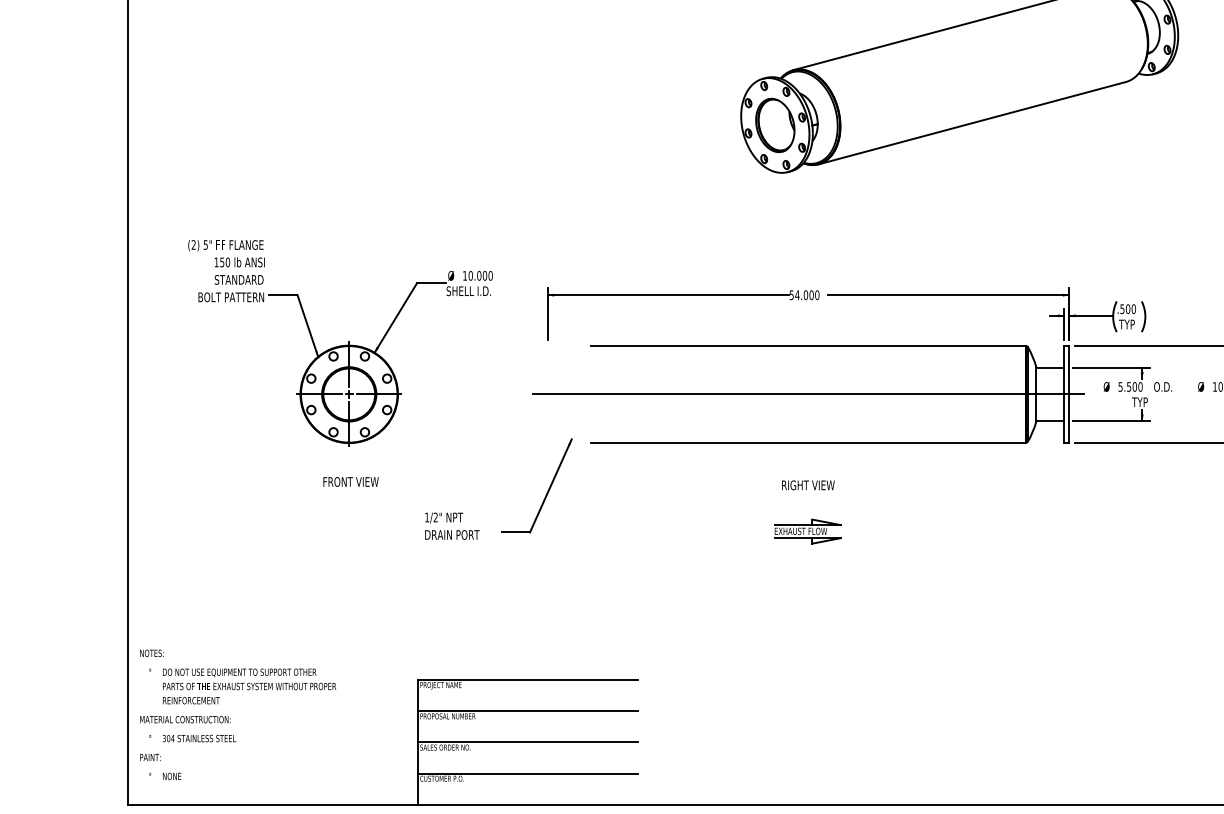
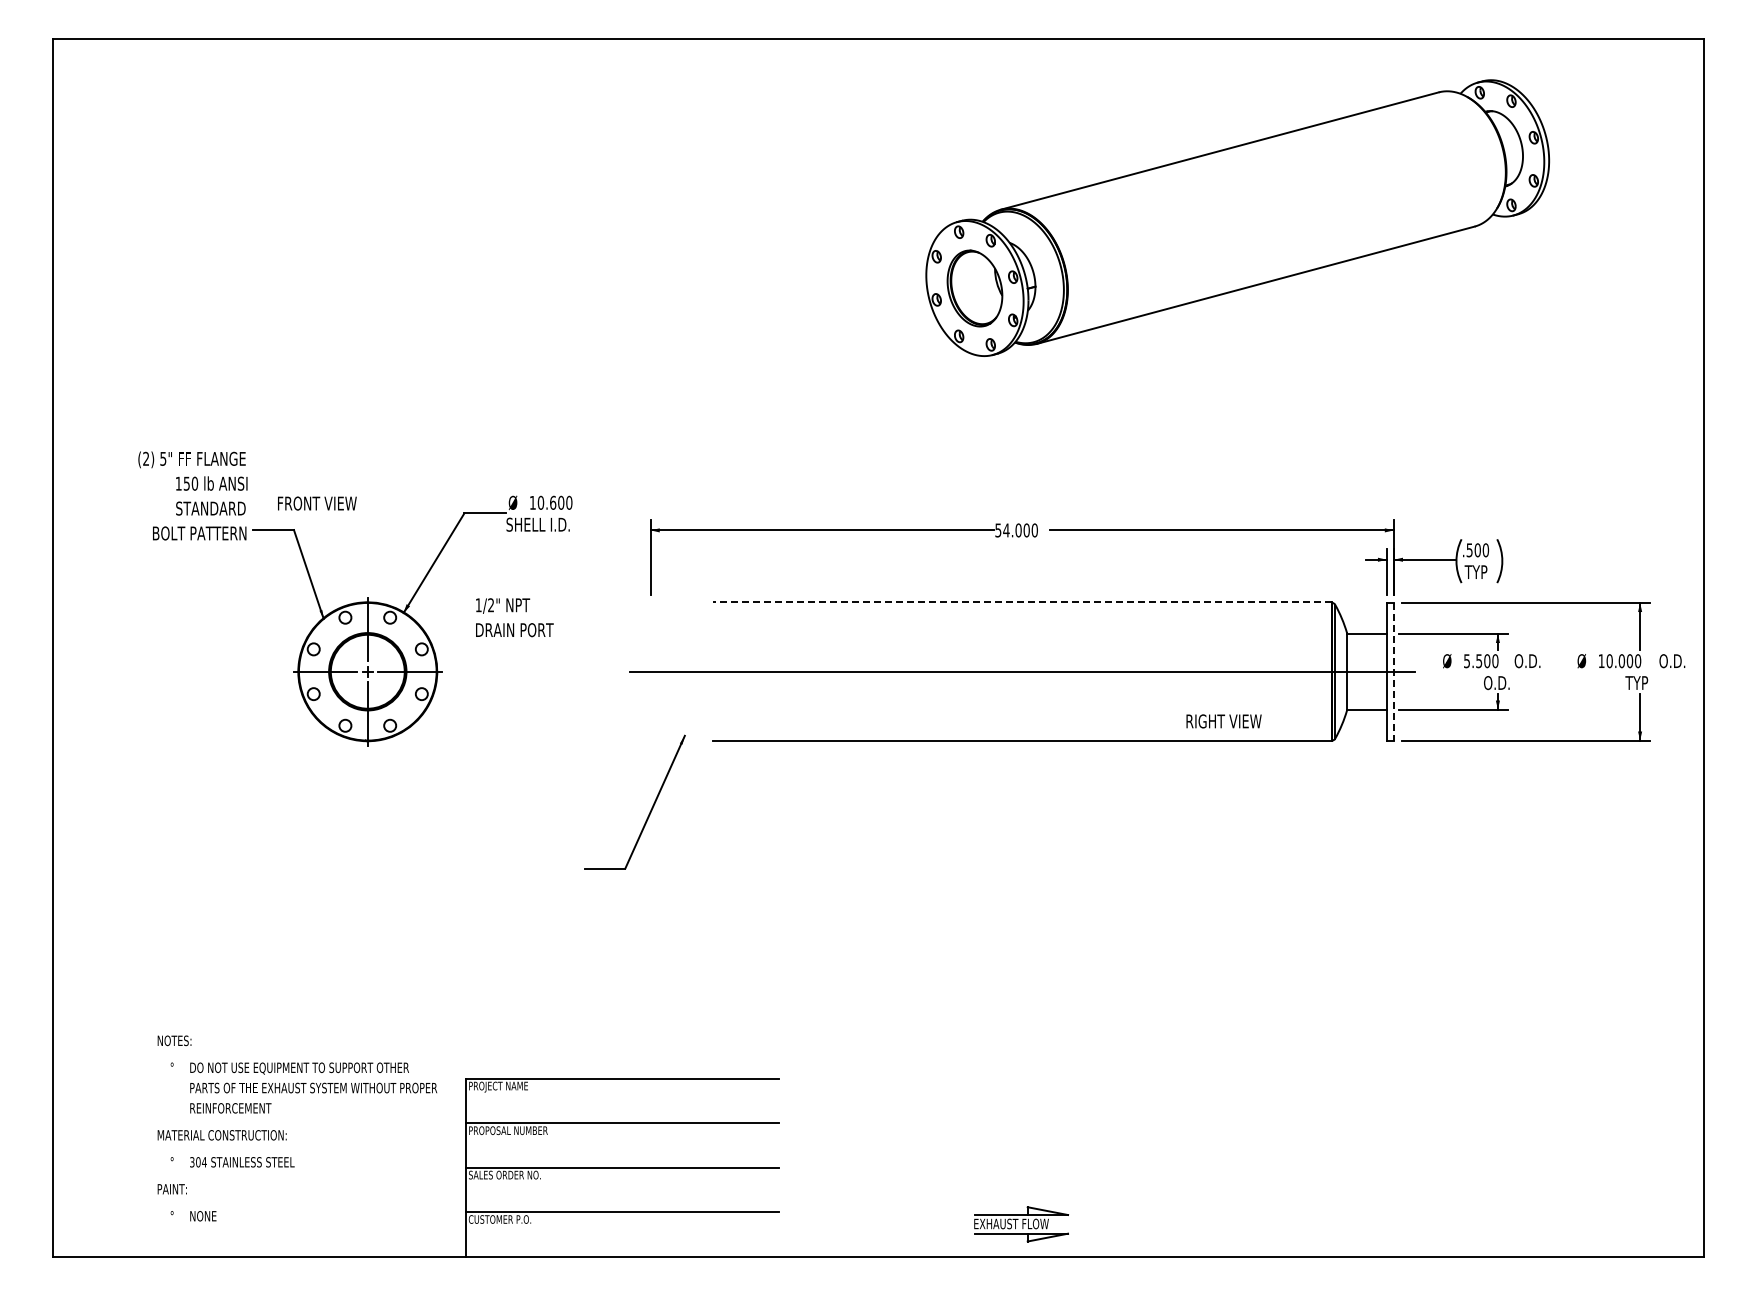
text: (479, 275) -> (553, 502), 10.000 -> 10.600
line: (808, 345) -> (1022, 602), solid -> dashed
line: (1068, 394) -> (1393, 671), solid -> dashed
text: (1141, 402) -> (1496, 683), TYP -> O.D.
text: (351, 481) -> (317, 503), moved
text: (807, 485) -> (1223, 721), moved
text: (452, 526) -> (514, 617), moved
part: (807, 531) -> (1021, 1224), moved
text: (238, 714) -> (297, 1128), moved

